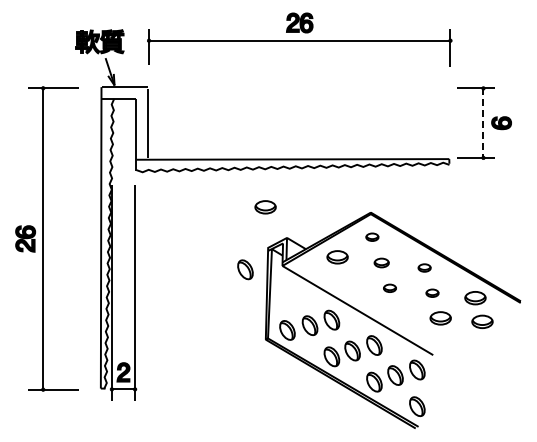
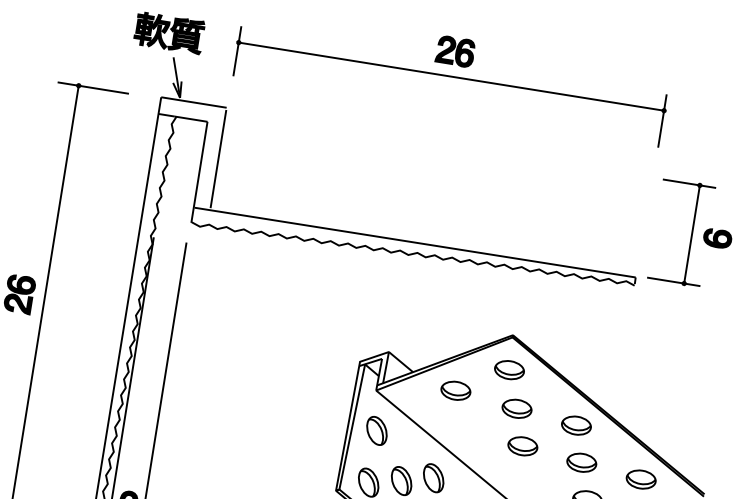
line: (483, 123) -> (692, 234), dashed -> solid
part: (265, 207) -> (365, 304), removed
part: (372, 237) -> (509, 370), size x1.67
part: (381, 262) -> (516, 408), size x1.43
part: (424, 267) -> (576, 424), size x1.67
part: (245, 269) -> (377, 430), moved
part: (389, 288) -> (522, 446), size x1.67
part: (432, 293) -> (581, 463), size x1.67

